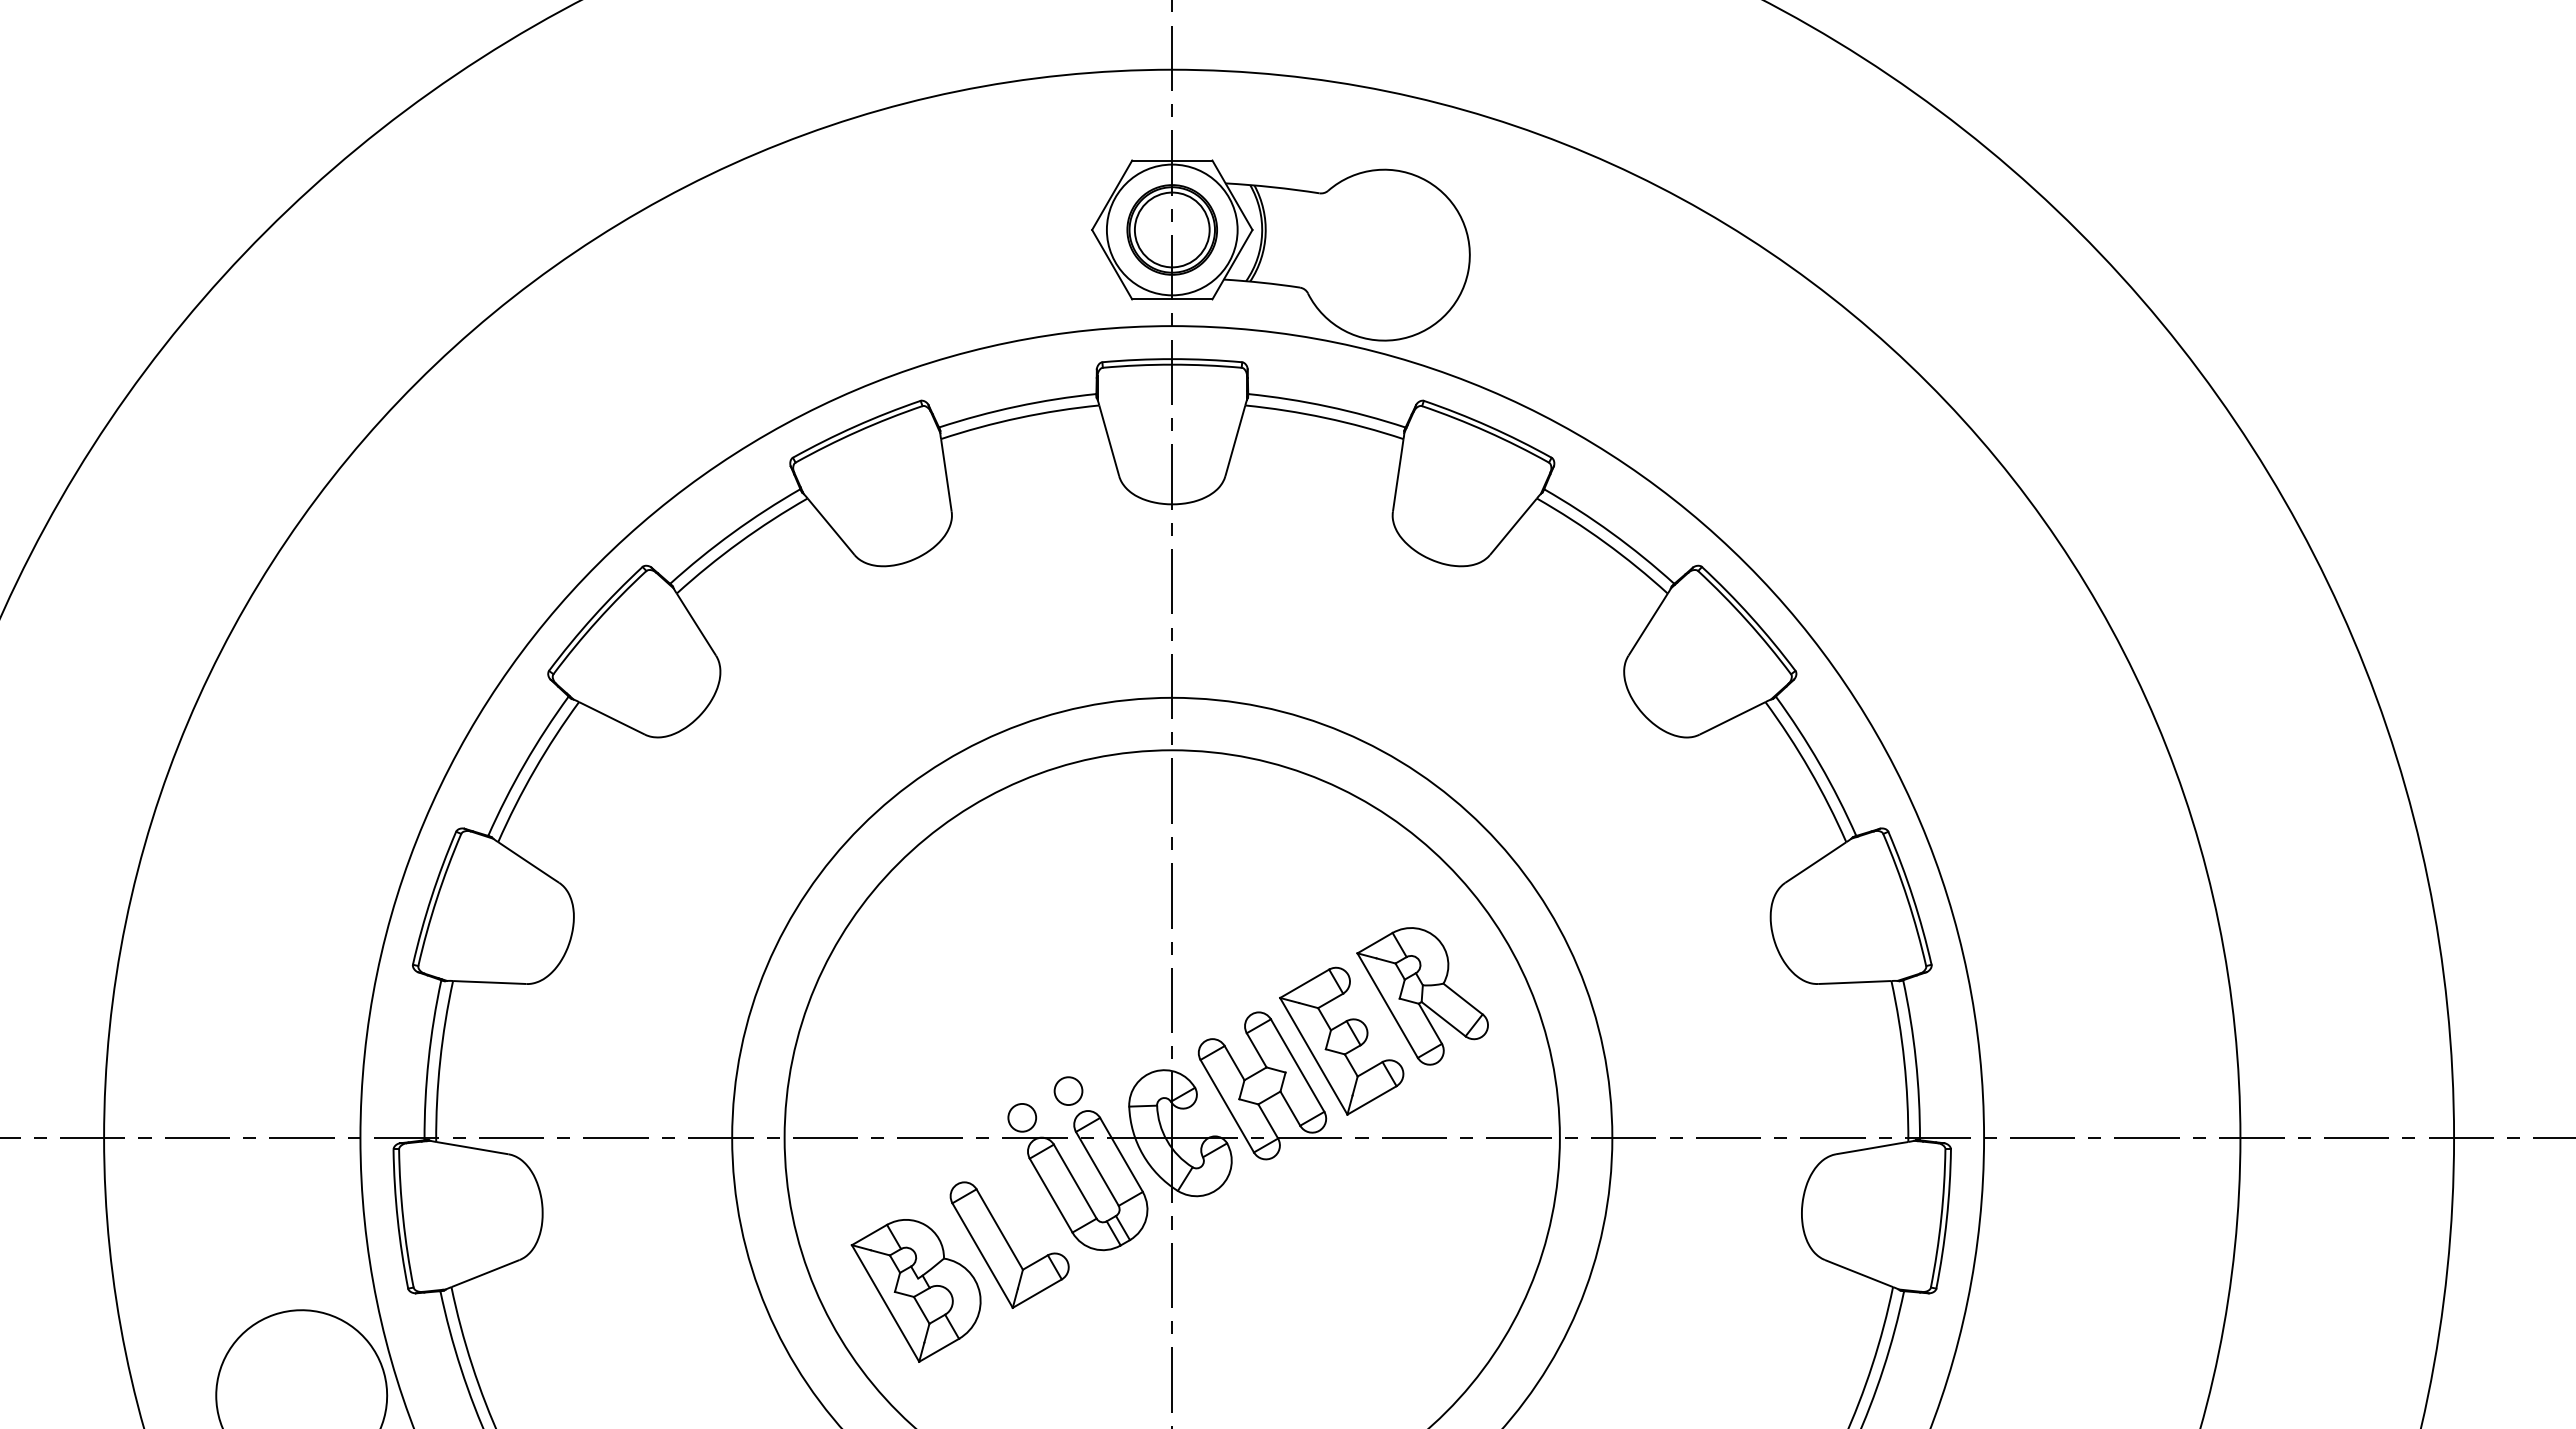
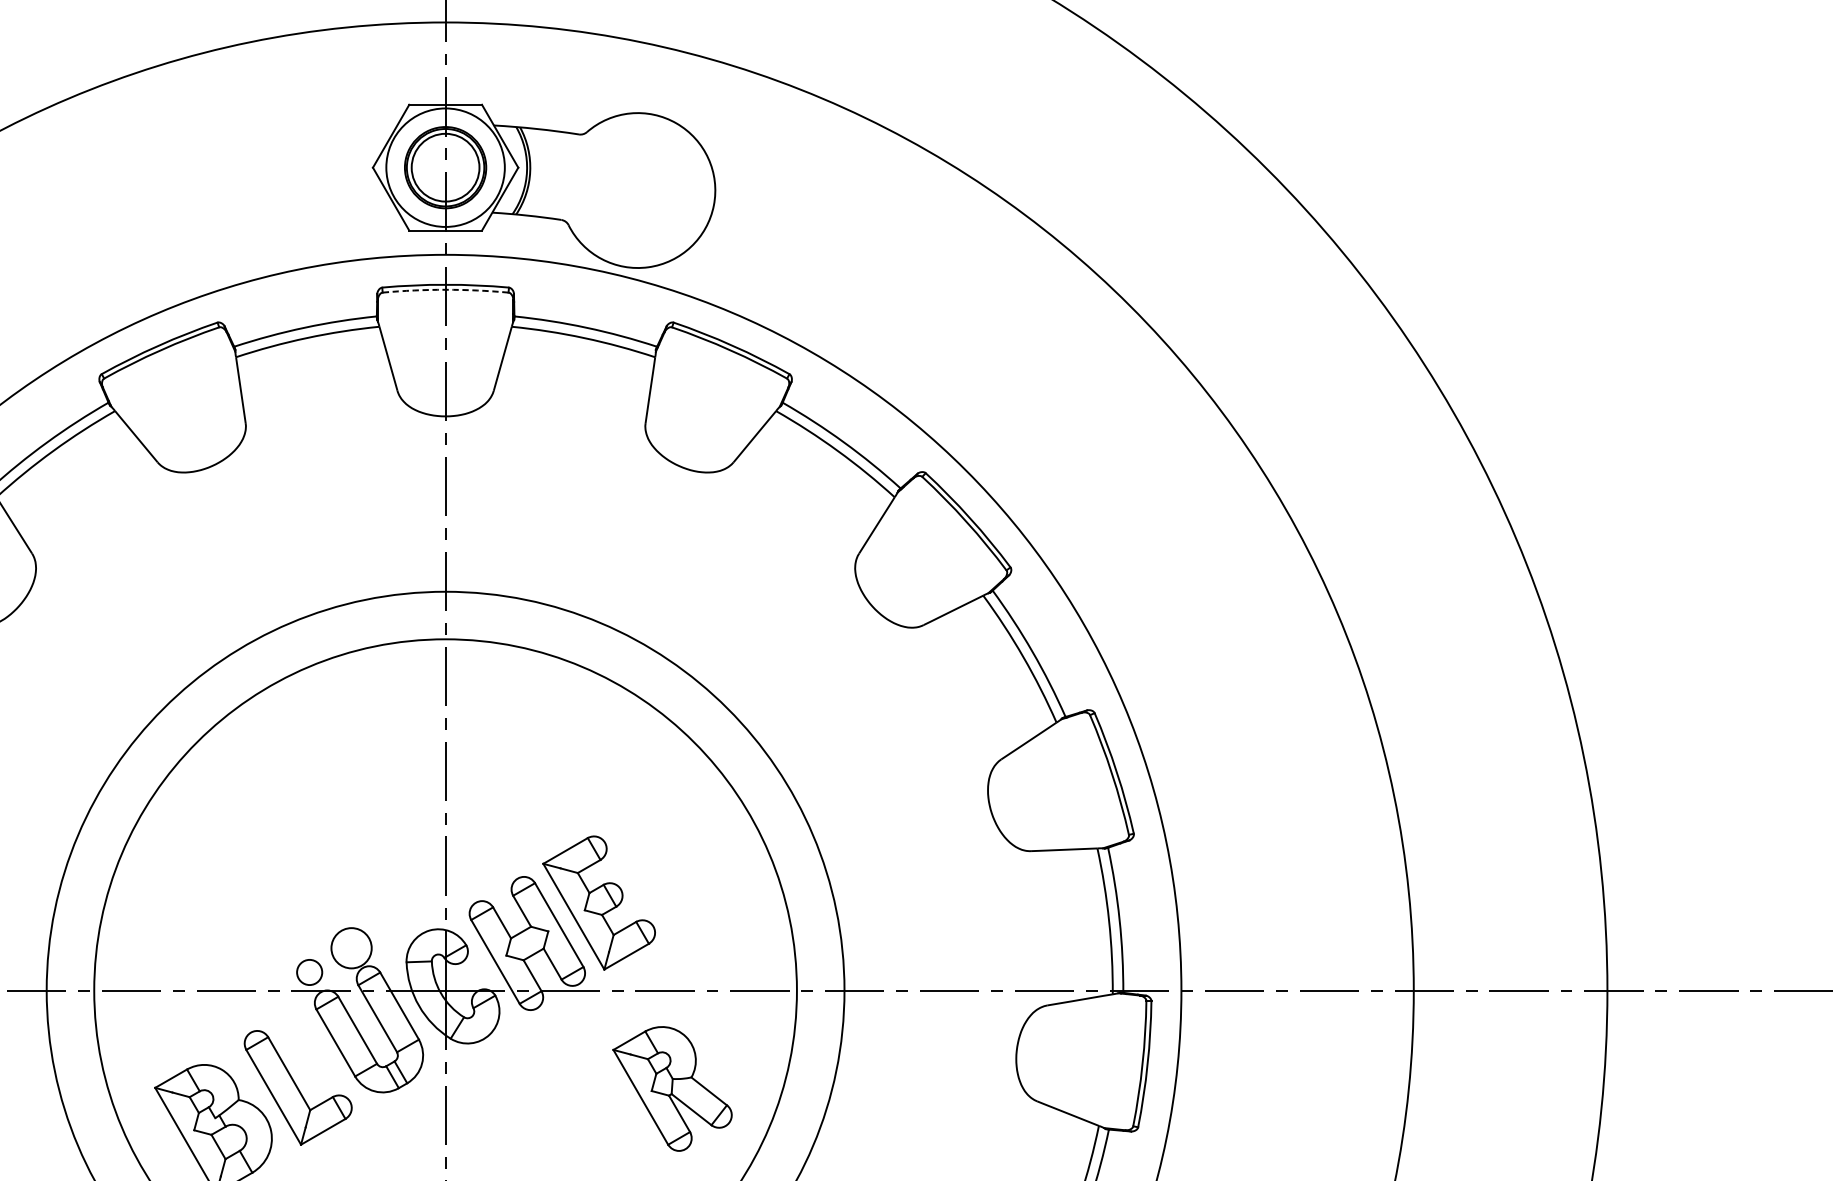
arc: (1172, 364) -> (445, 289), solid -> dashed
part: (1422, 996) -> (672, 1089), moved
circle: (1068, 1091) -> (351, 948), size x1.6

